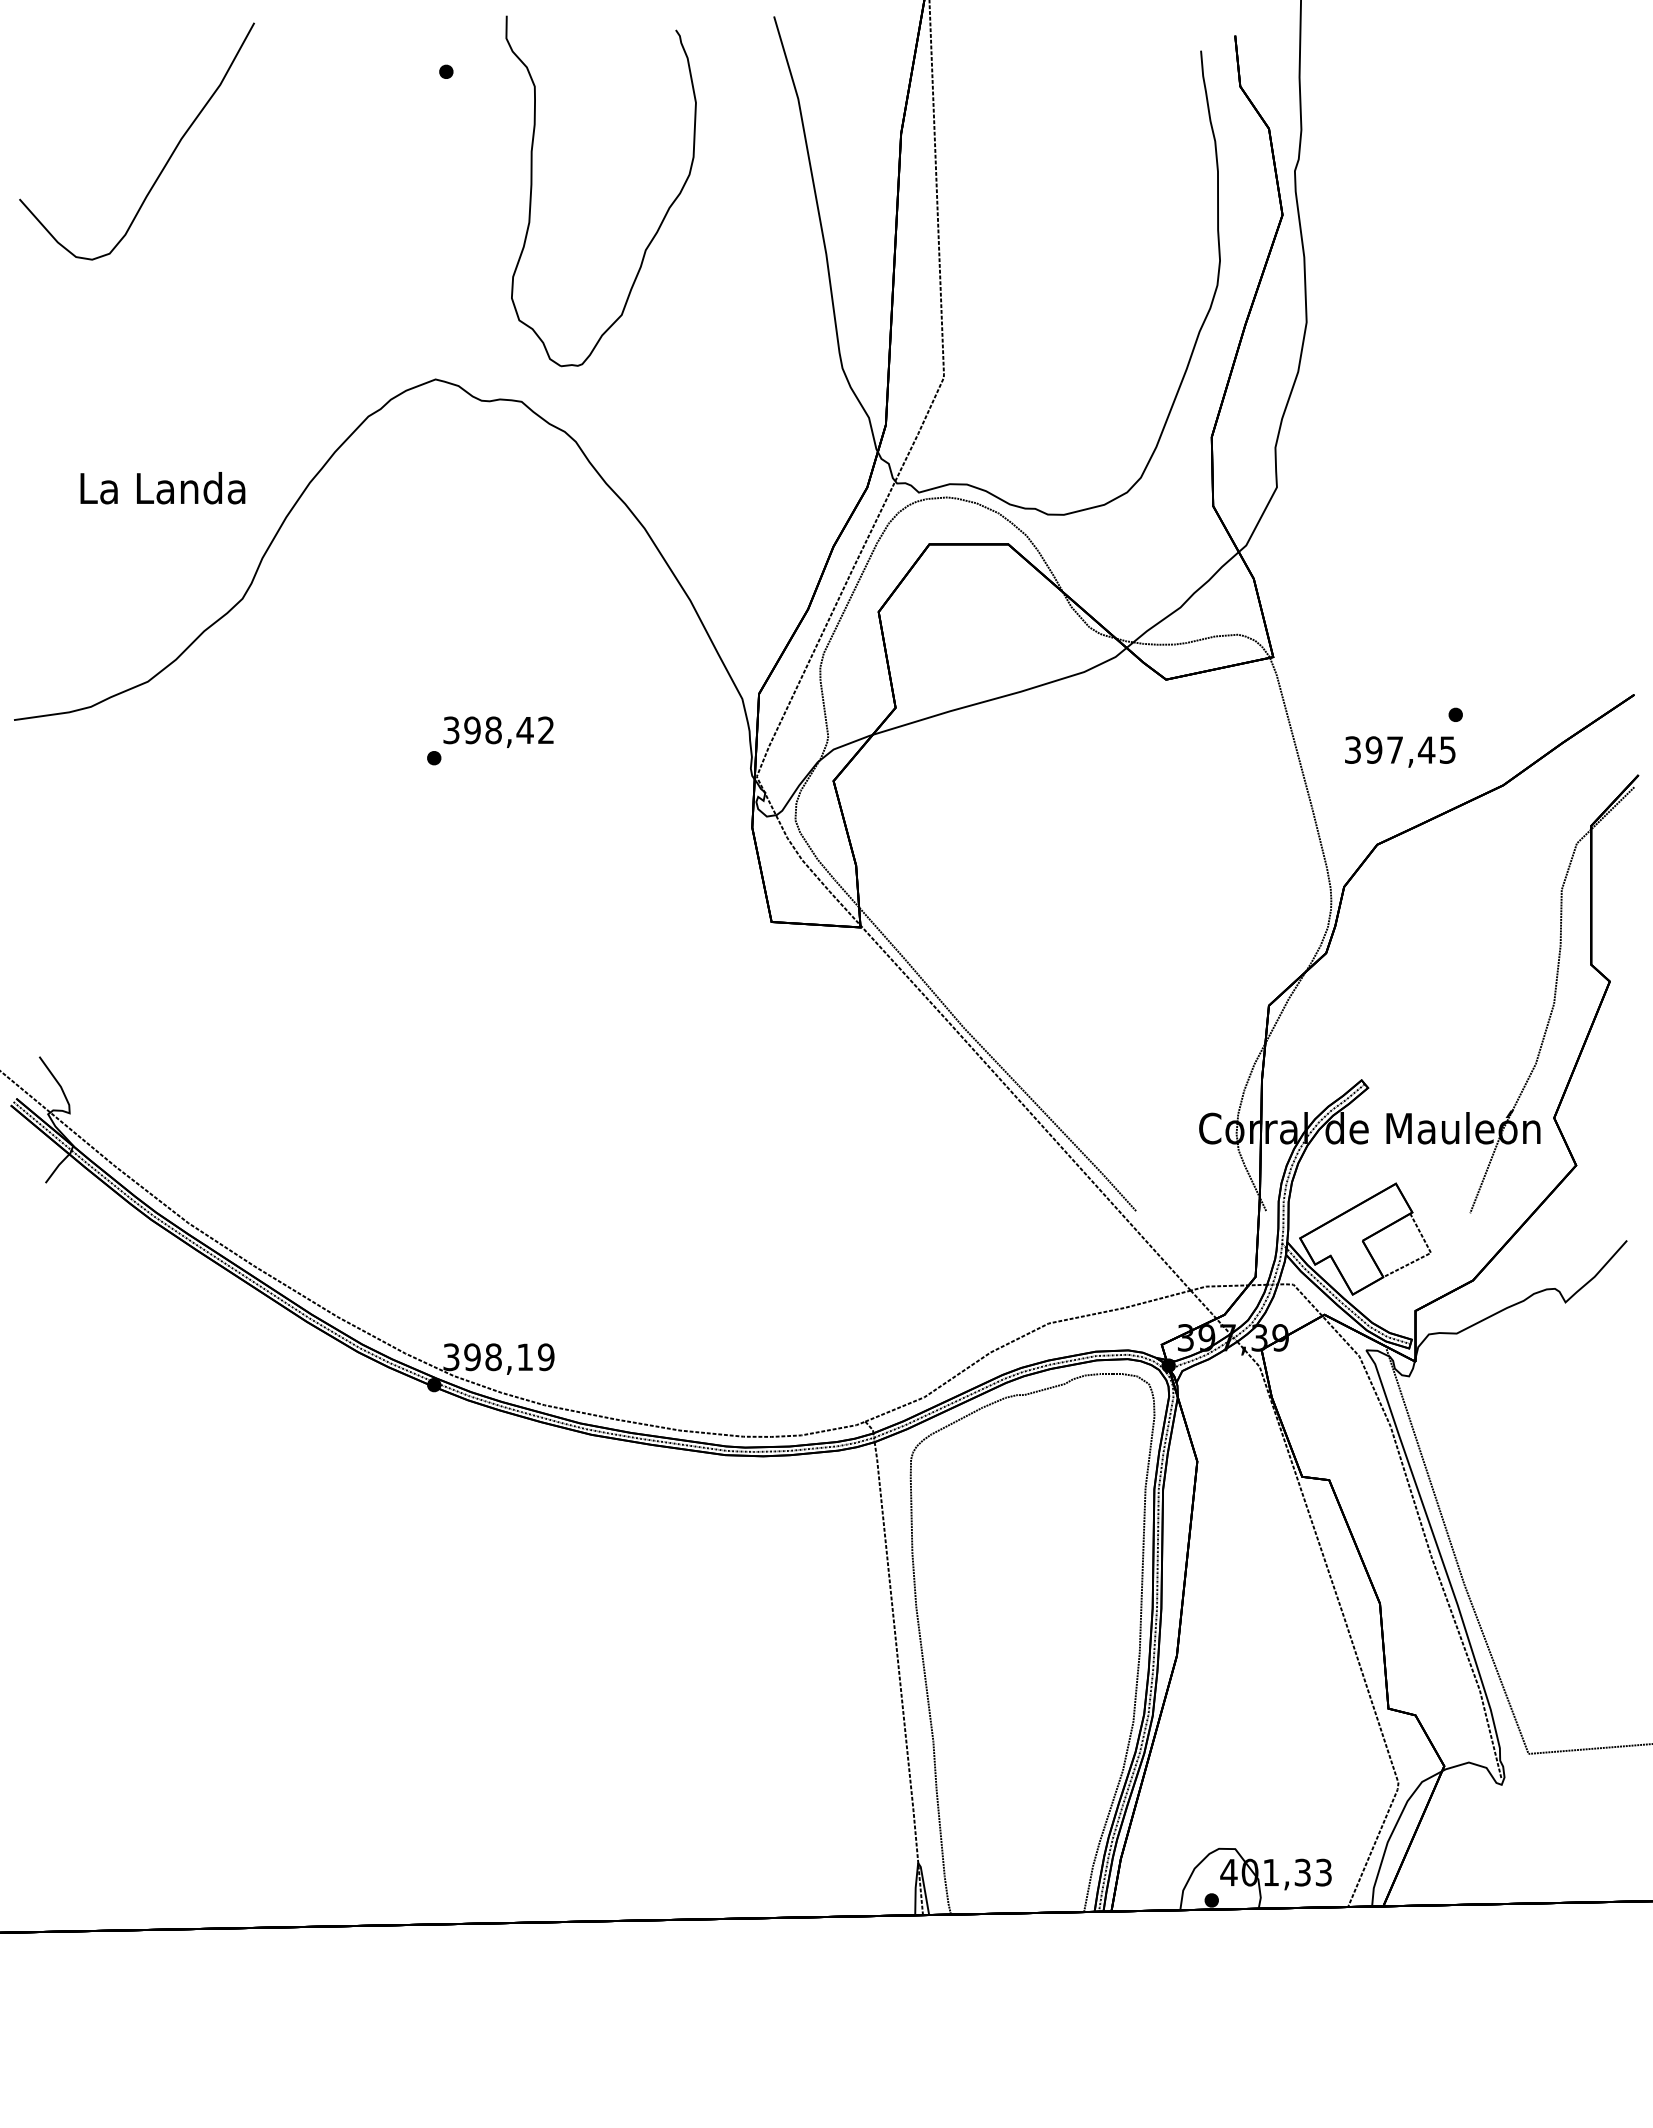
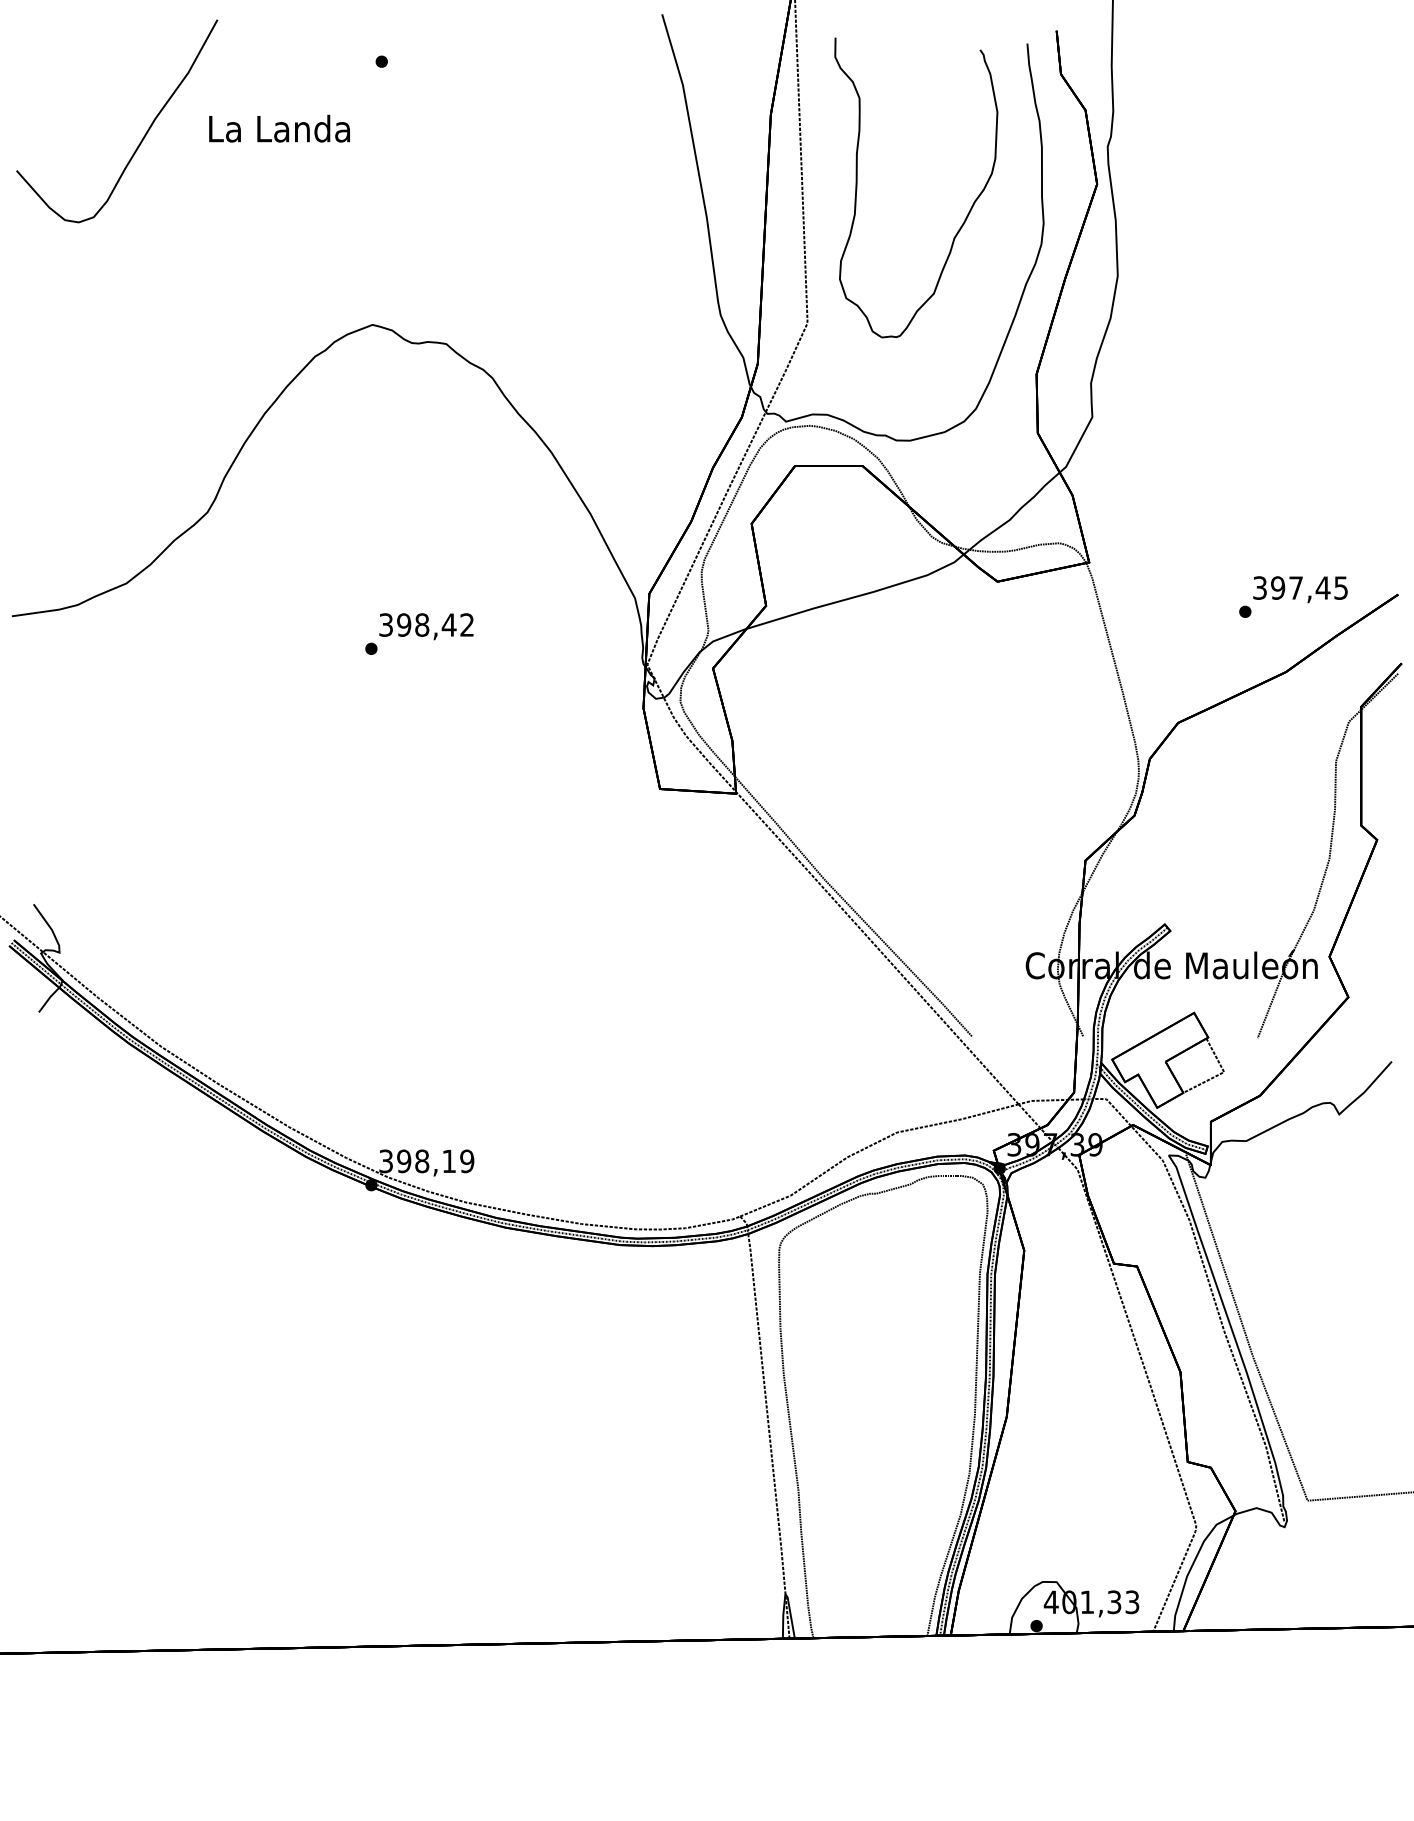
part: (661, 221) -> (967, 213), moved
text: (162, 488) -> (279, 129), moved
text: (1400, 751) -> (1300, 589), moved

